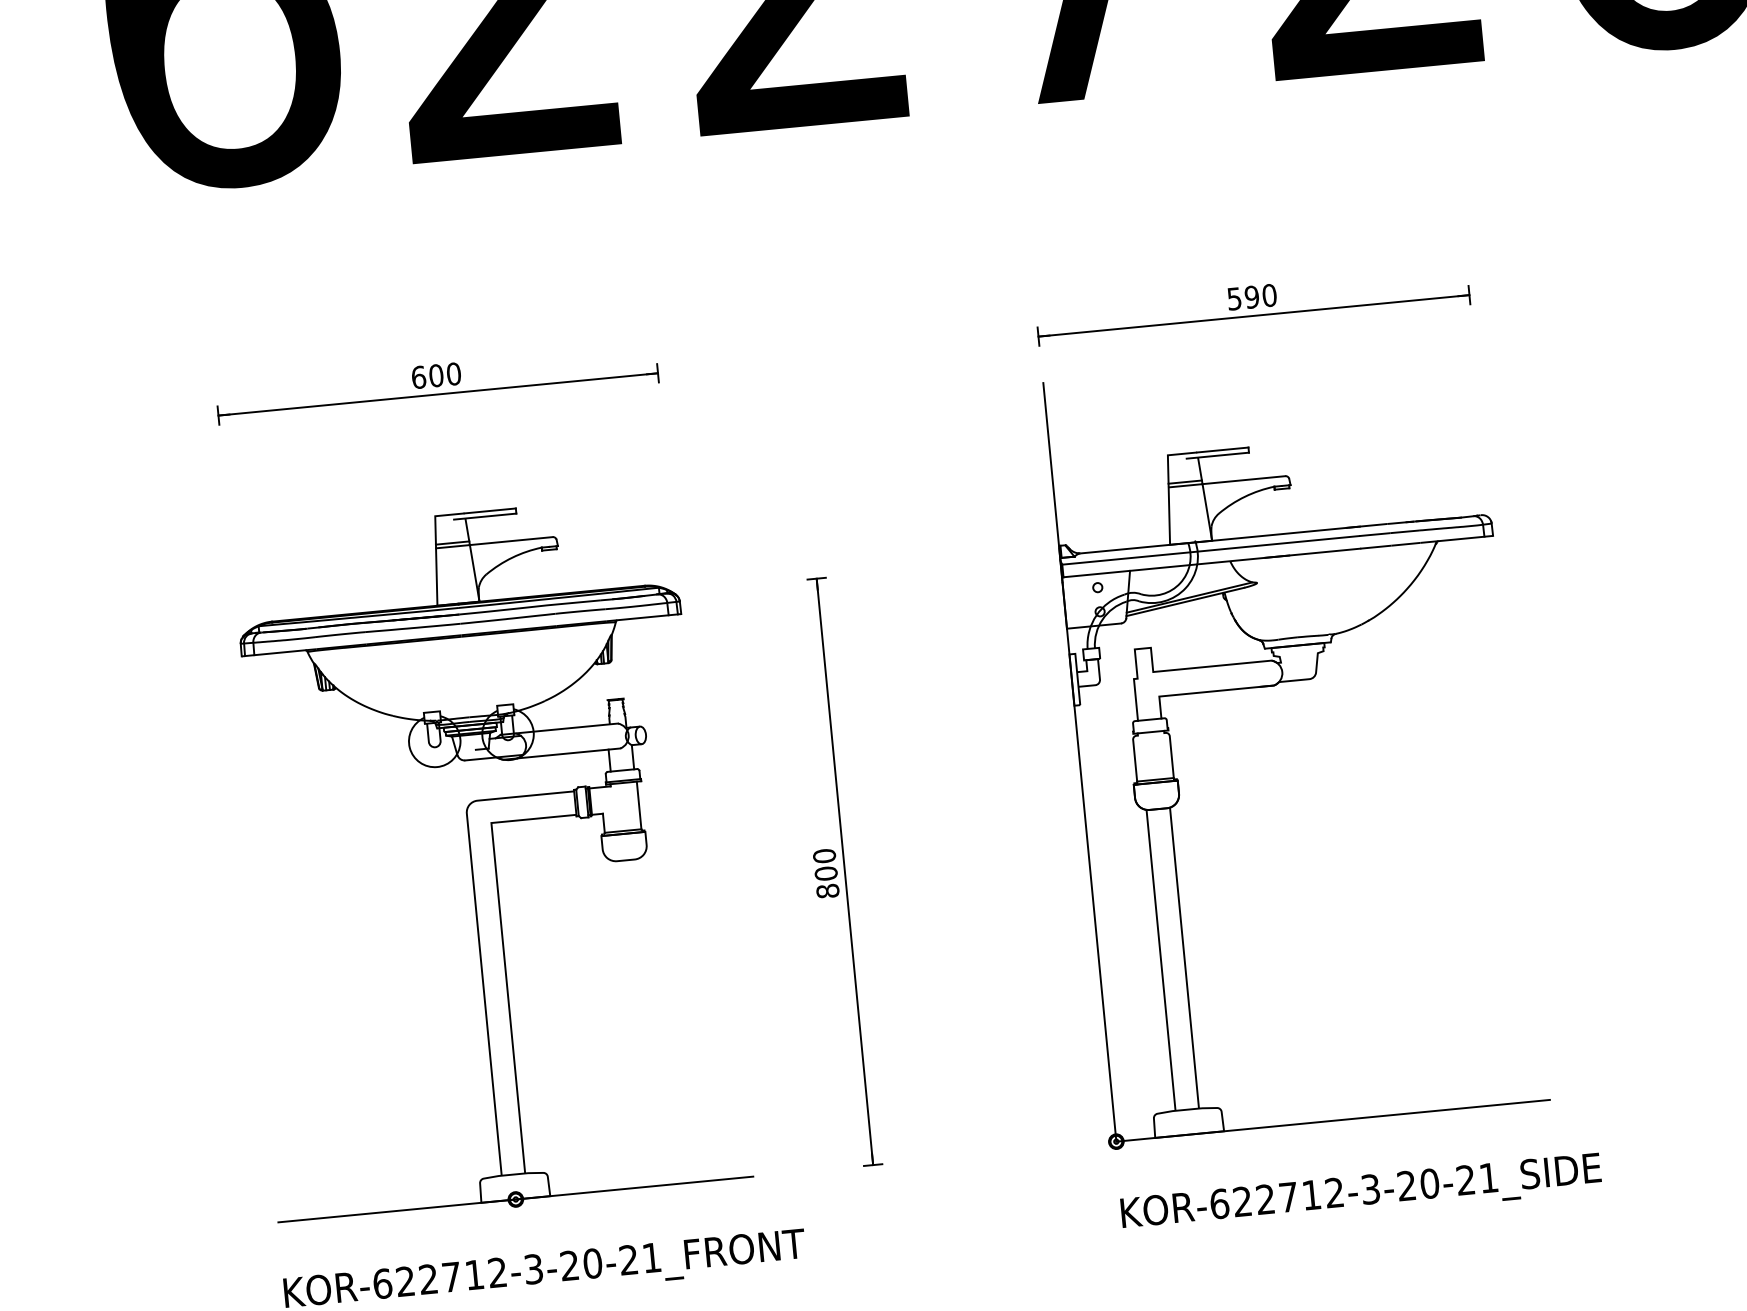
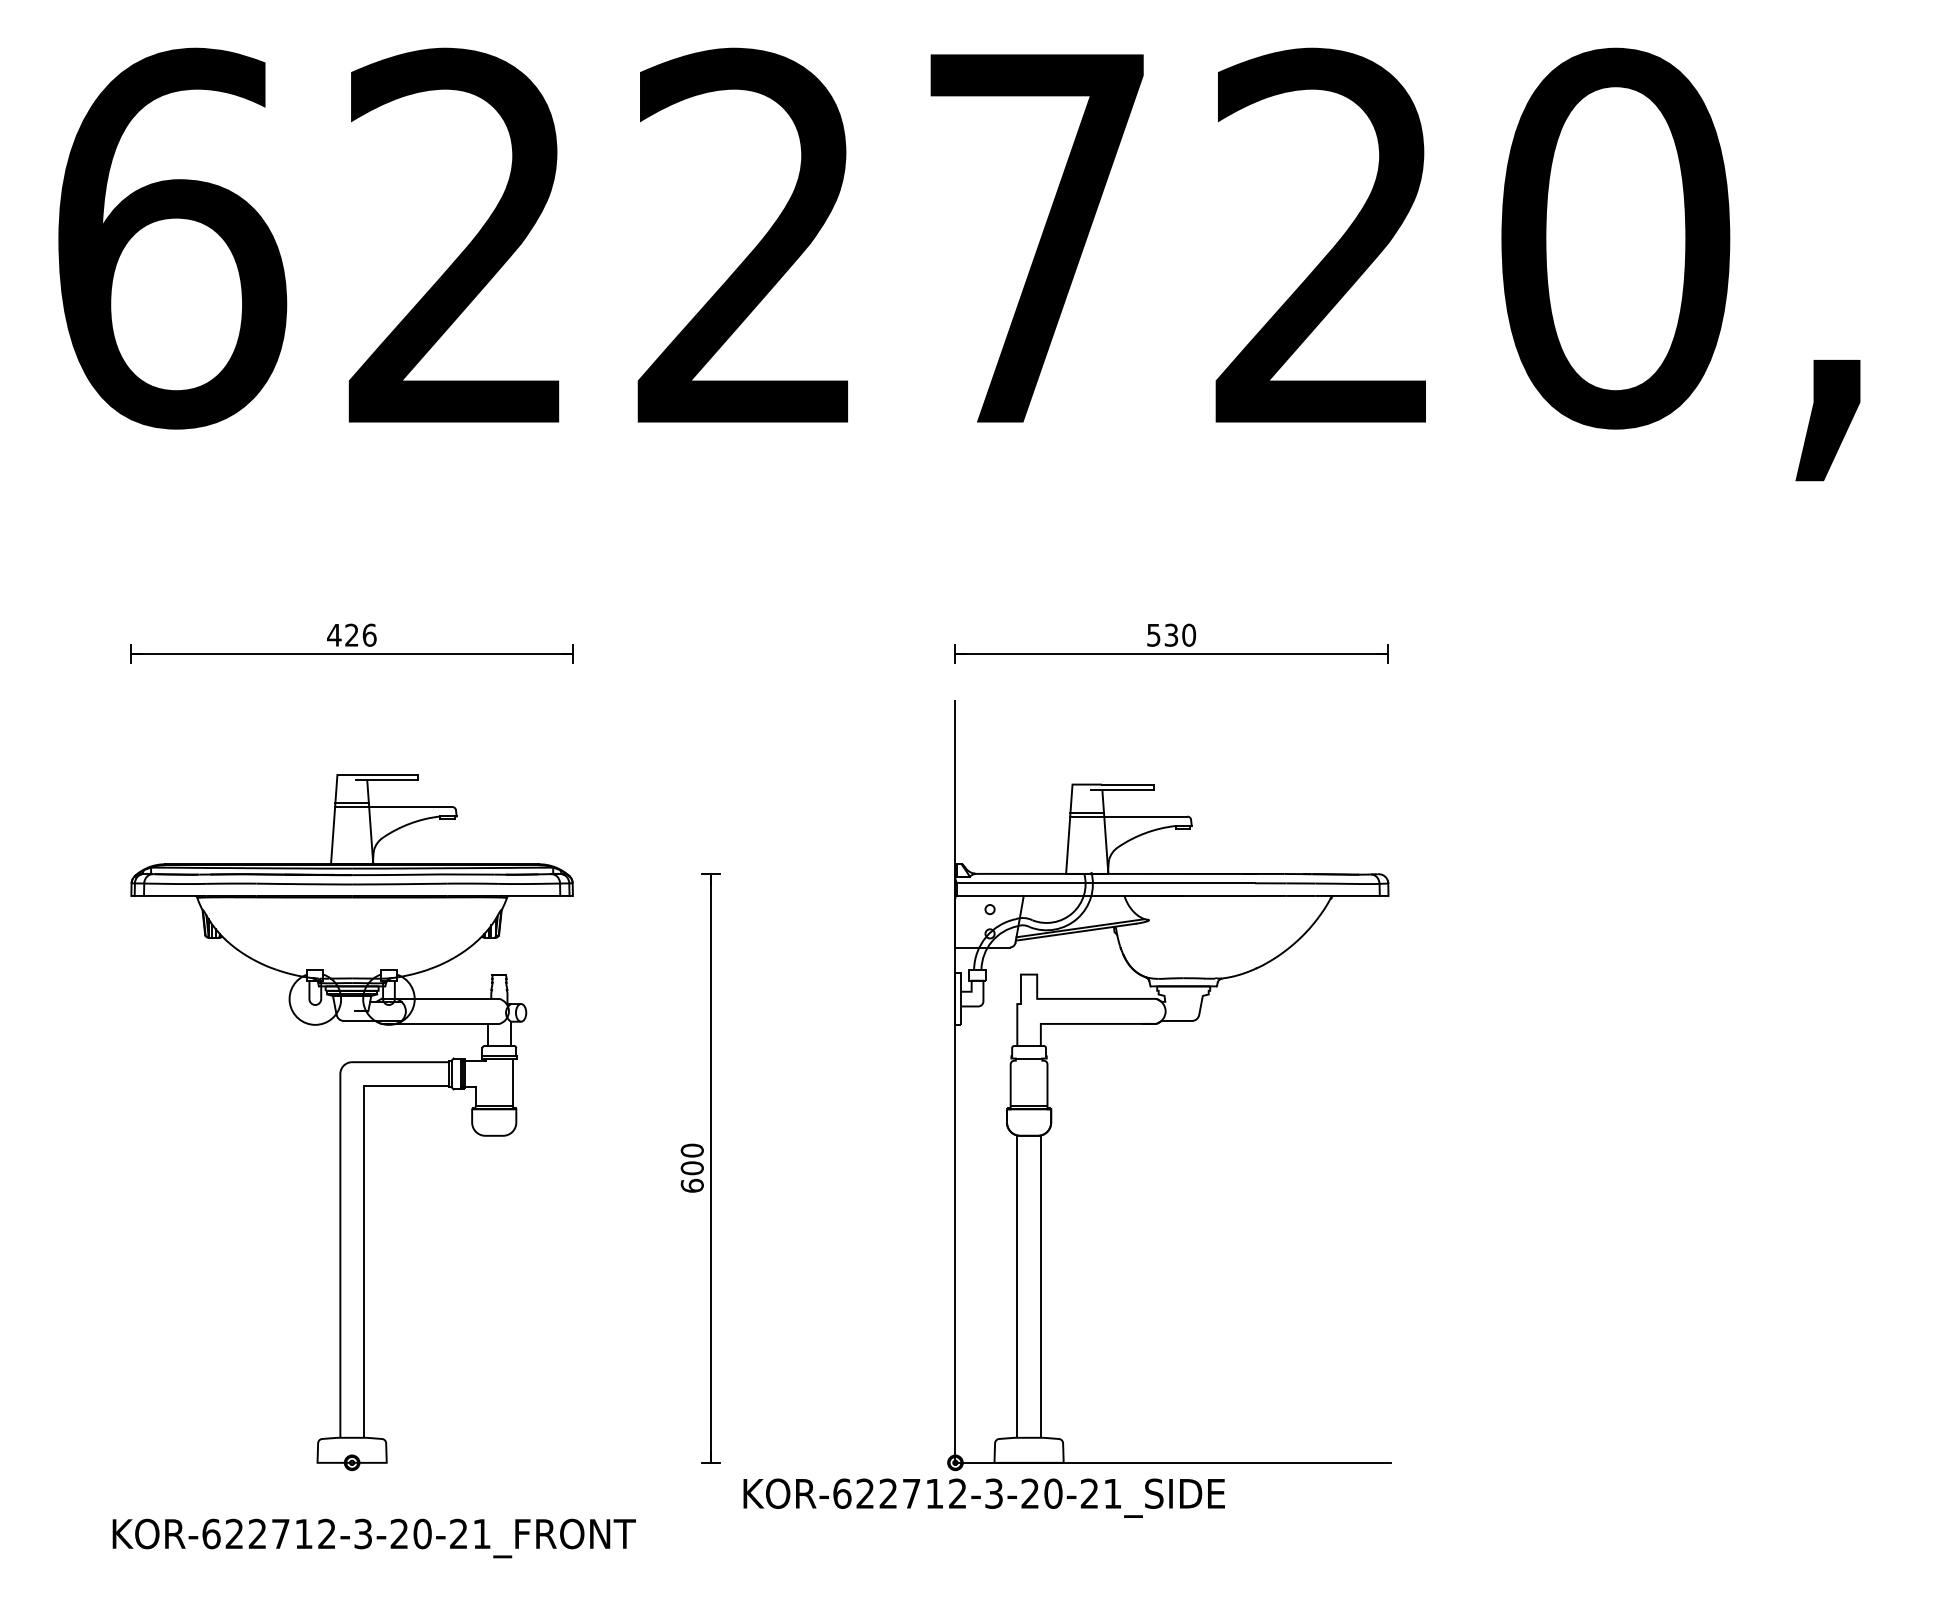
text: (1252, 296) -> (1171, 634), 590 -> 530
text: (435, 375) -> (351, 634), 600 -> 426
text: (827, 890) -> (691, 1185), 800 -> 600
text: (1360, 1194) -> (983, 1497), moved
line: (515, 1199) -> (351, 1462), removed

